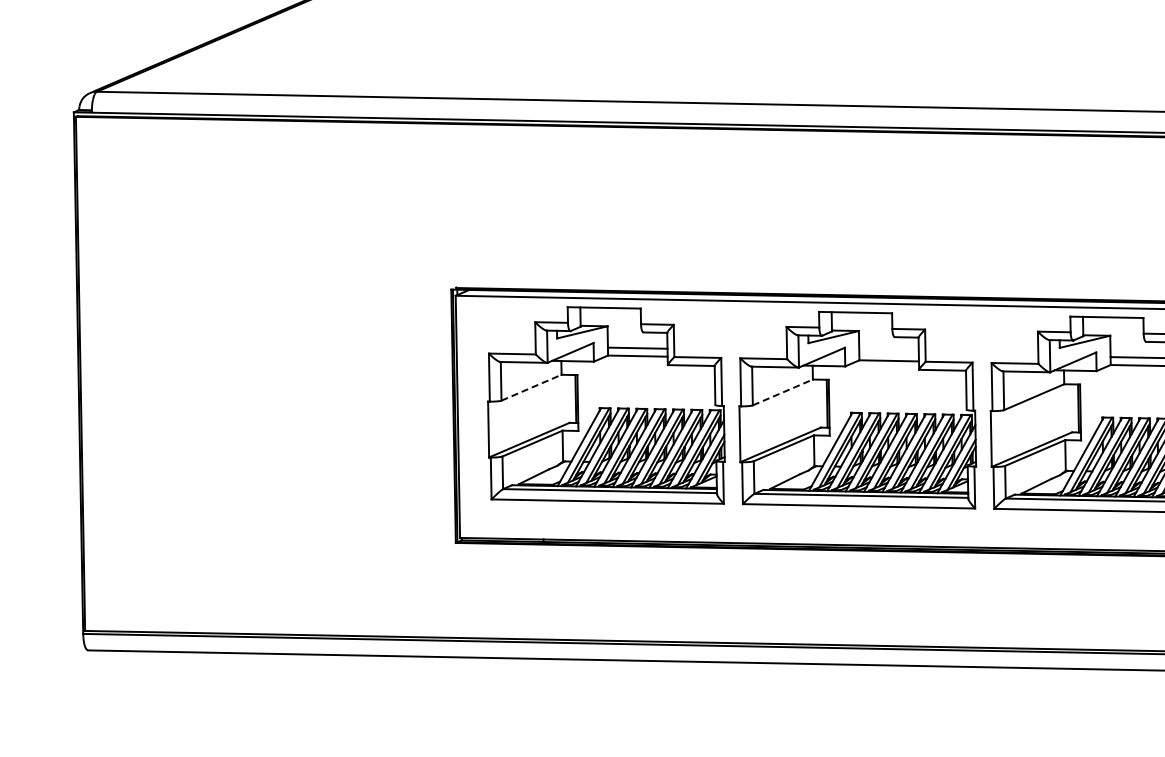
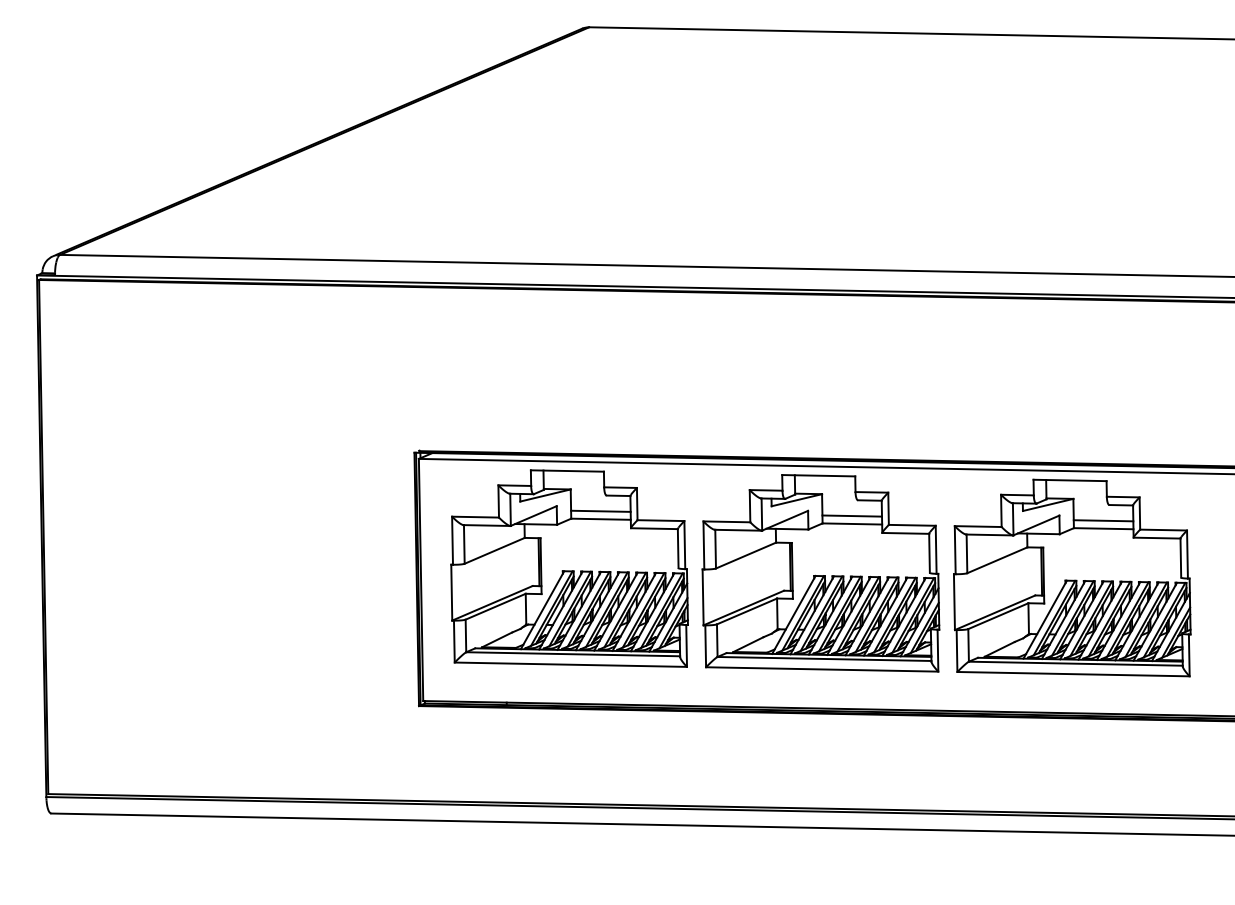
line: (889, 352) -> (852, 515), added
line: (531, 387) -> (494, 550), dashed -> solid
line: (783, 392) -> (746, 555), dashed -> solid

